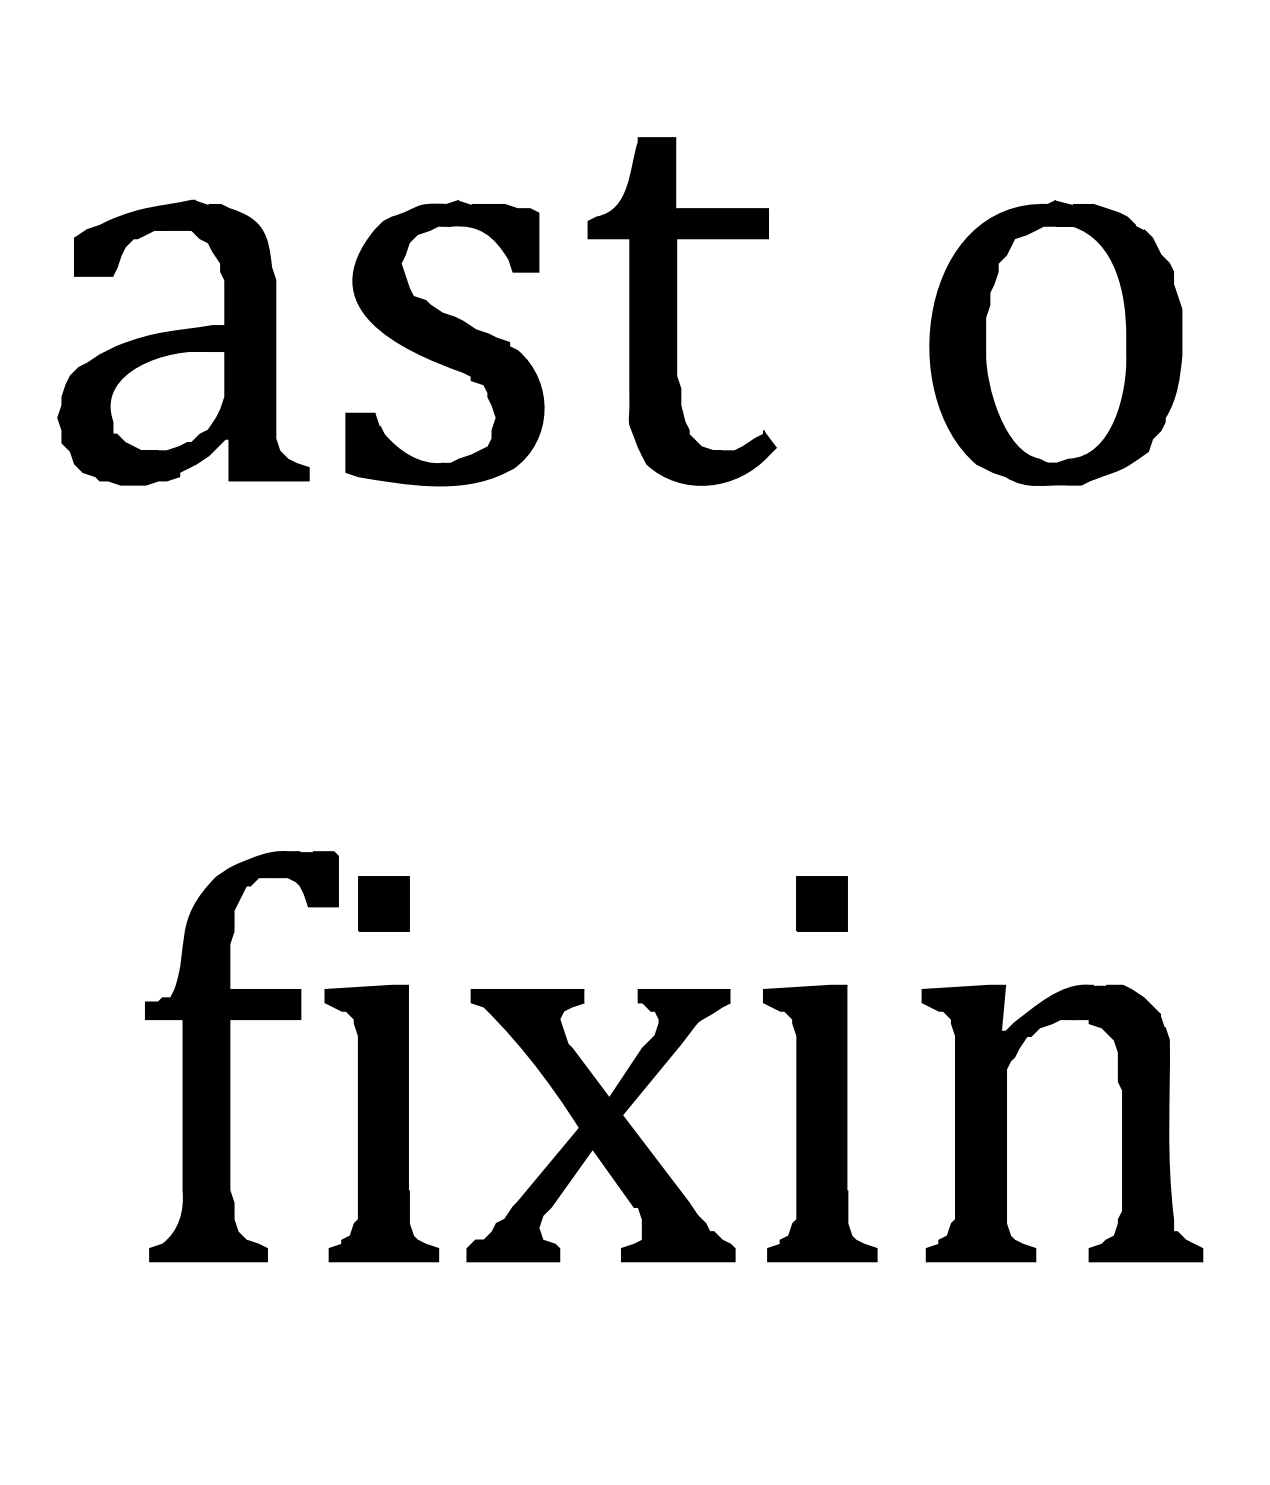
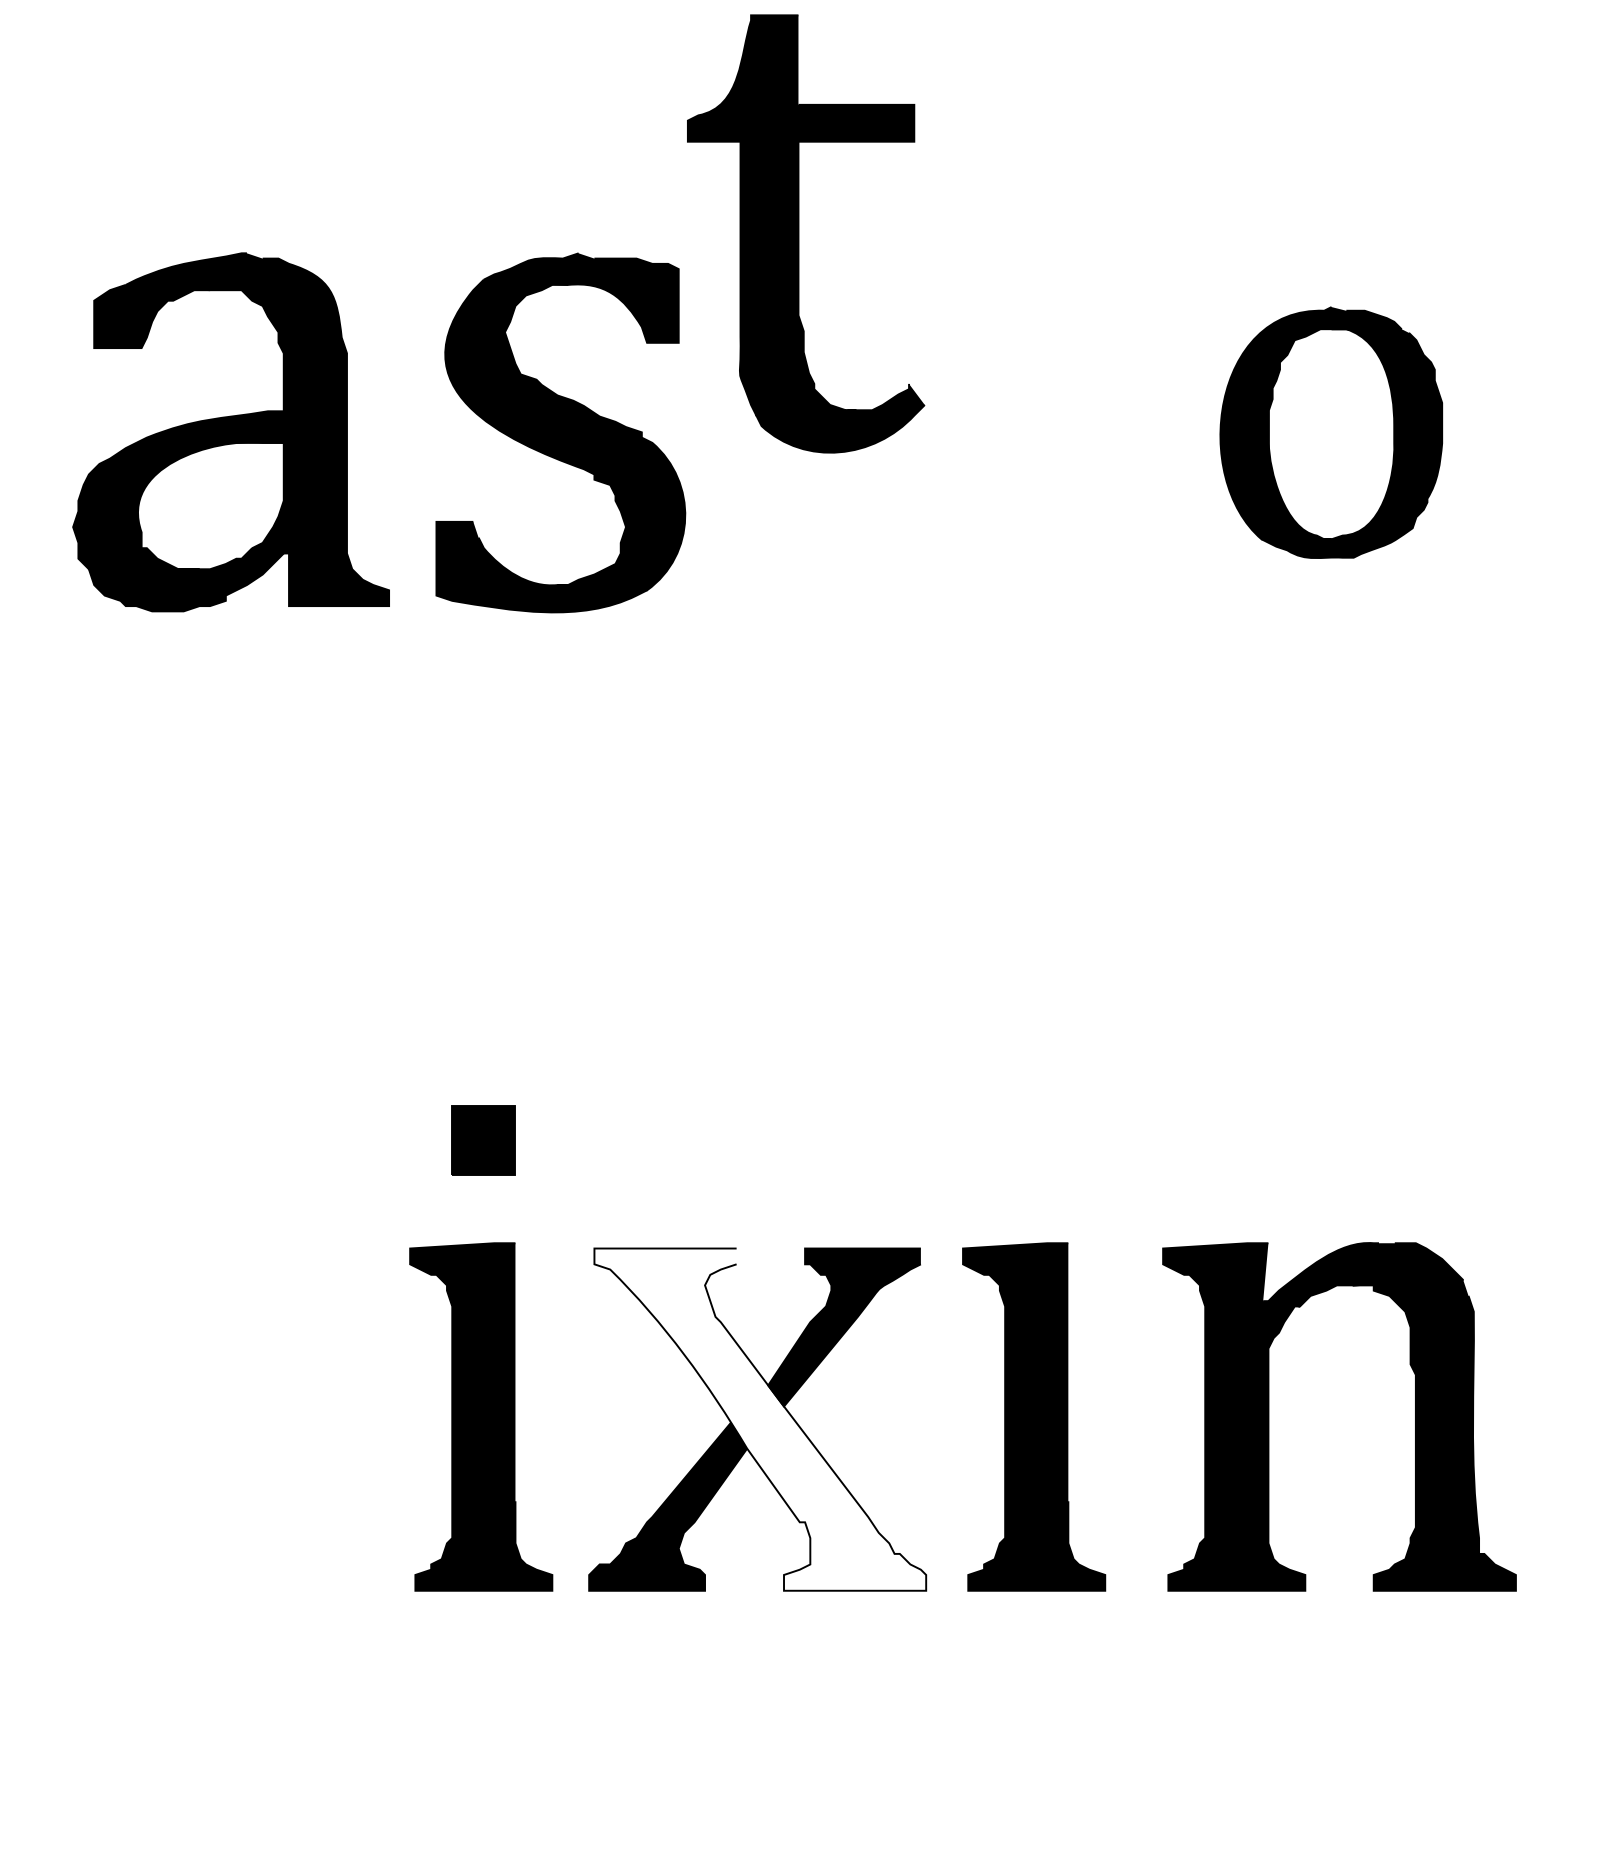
part: (677, 311) -> (799, 233), moved
part: (1056, 342) -> (1331, 432), size x0.7
part: (822, 904) -> (1036, 1140), removed
part: (229, 1056) -> (289, 1332), removed
fill: (603, 1125) -> (760, 1419), removed

